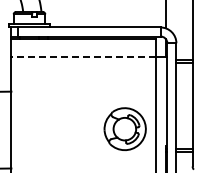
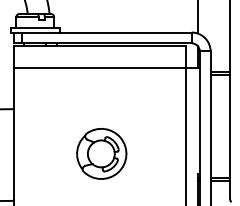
line: (83, 56) -> (99, 67), dashed -> solid
part: (124, 128) -> (100, 153), moved

